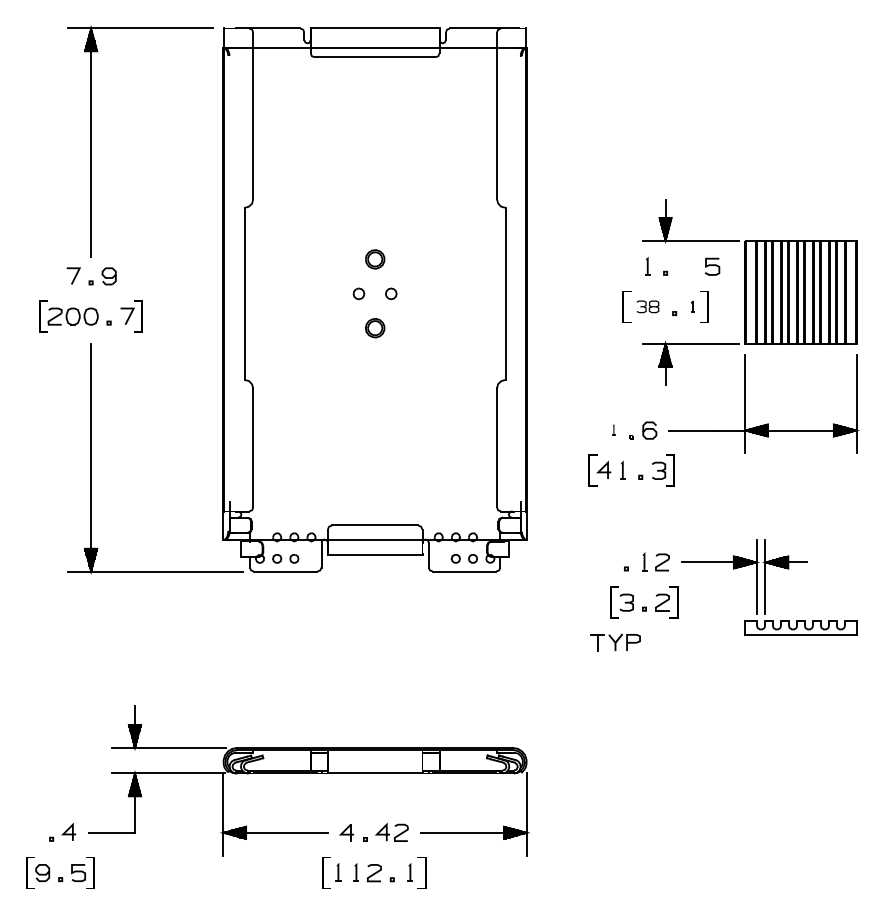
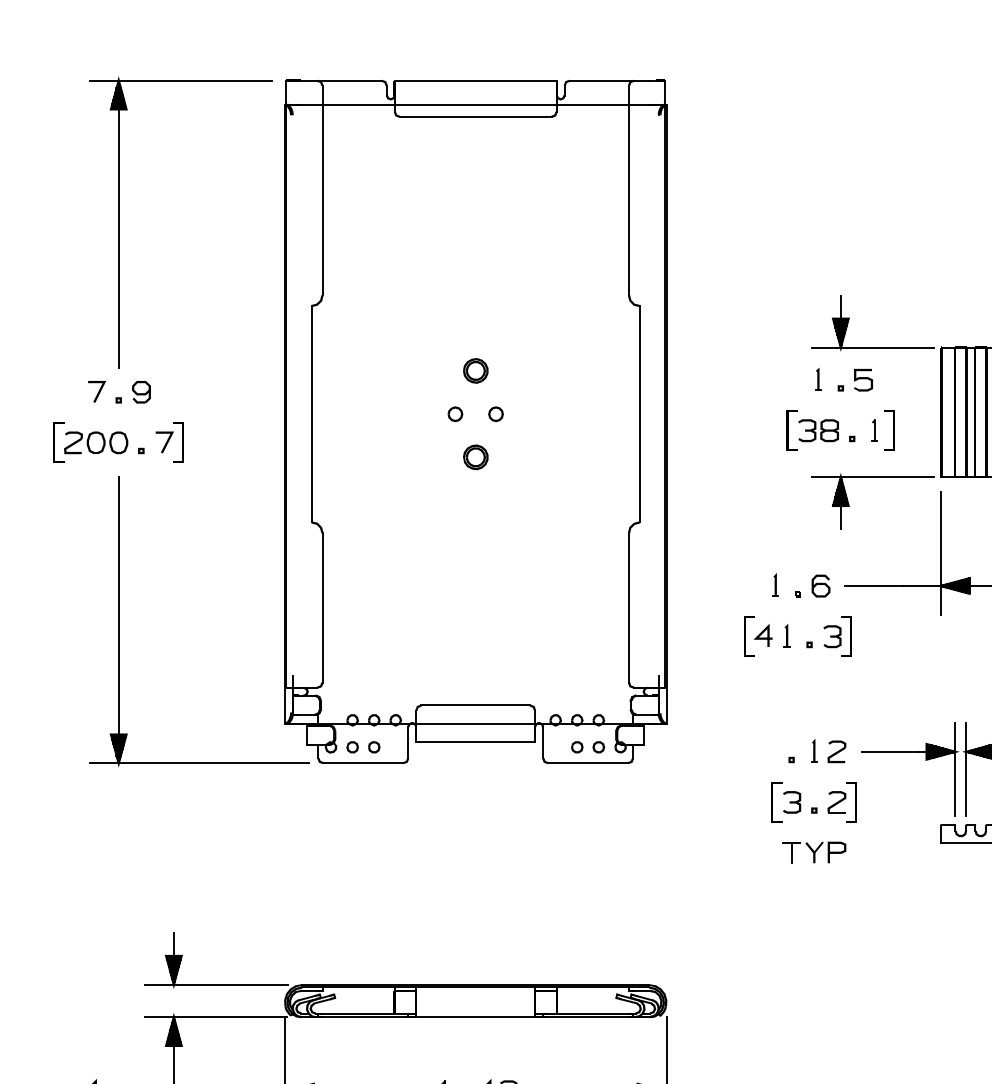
part: (712, 266) -> (863, 379), moved
part: (647, 306) -> (818, 430), size x1.43
part: (692, 306) -> (874, 430), size x1.67
part: (613, 429) -> (775, 584), size x1.67
part: (615, 642) -> (814, 852), moved

